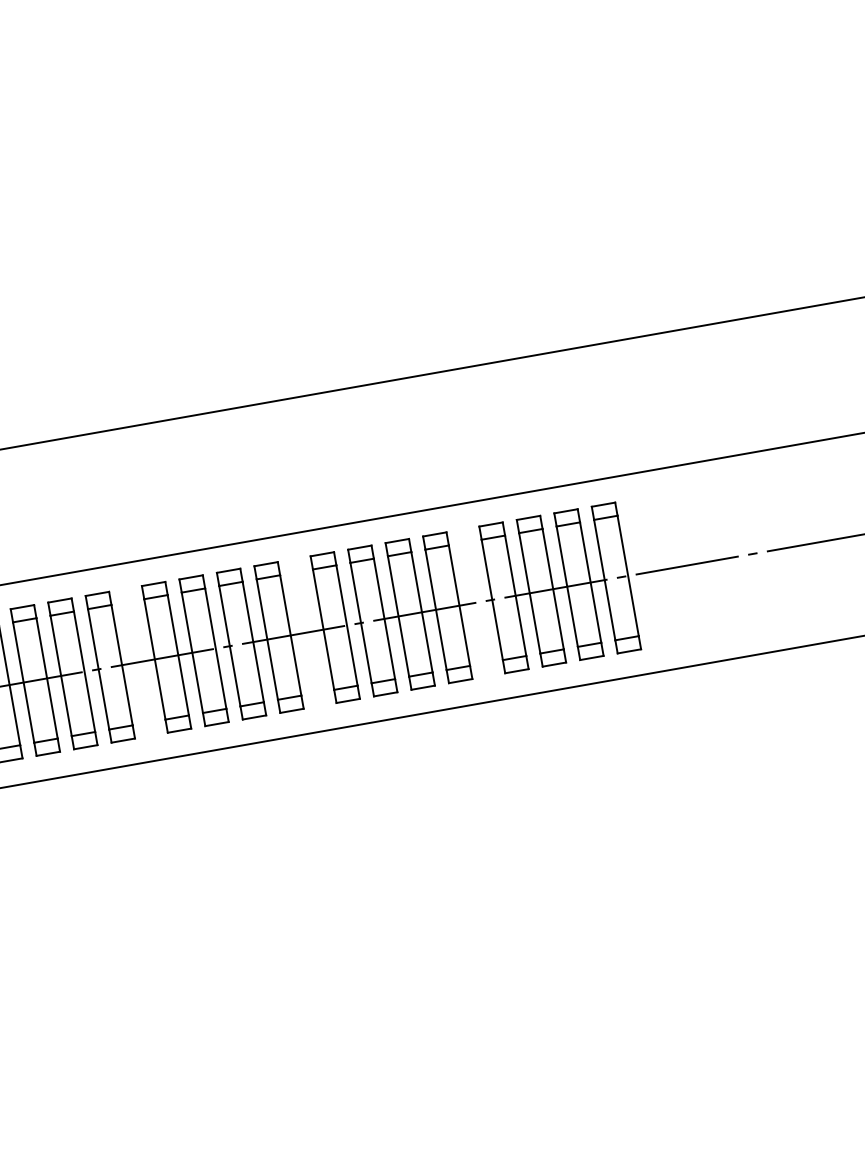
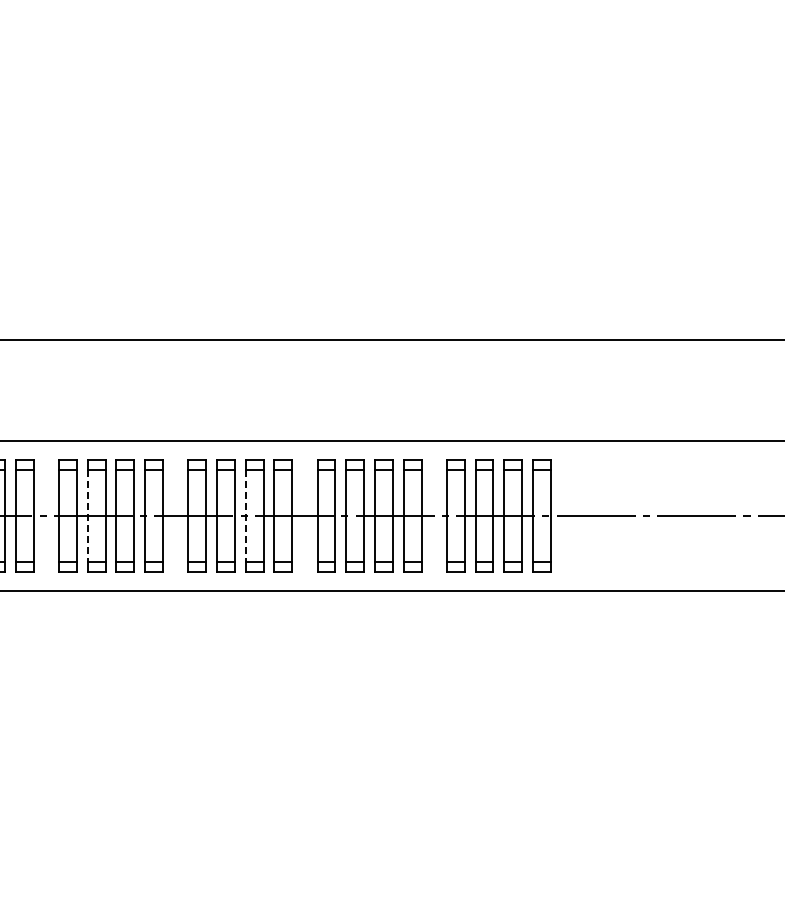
line: (229, 646) -> (245, 516), solid -> dashed
line: (23, 683) -> (87, 516), solid -> dashed

